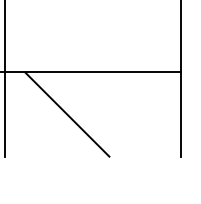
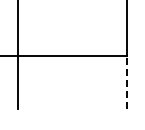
hatch: (66, 114) -> (55, 82), removed
line: (181, 114) -> (126, 82), solid -> dashed

